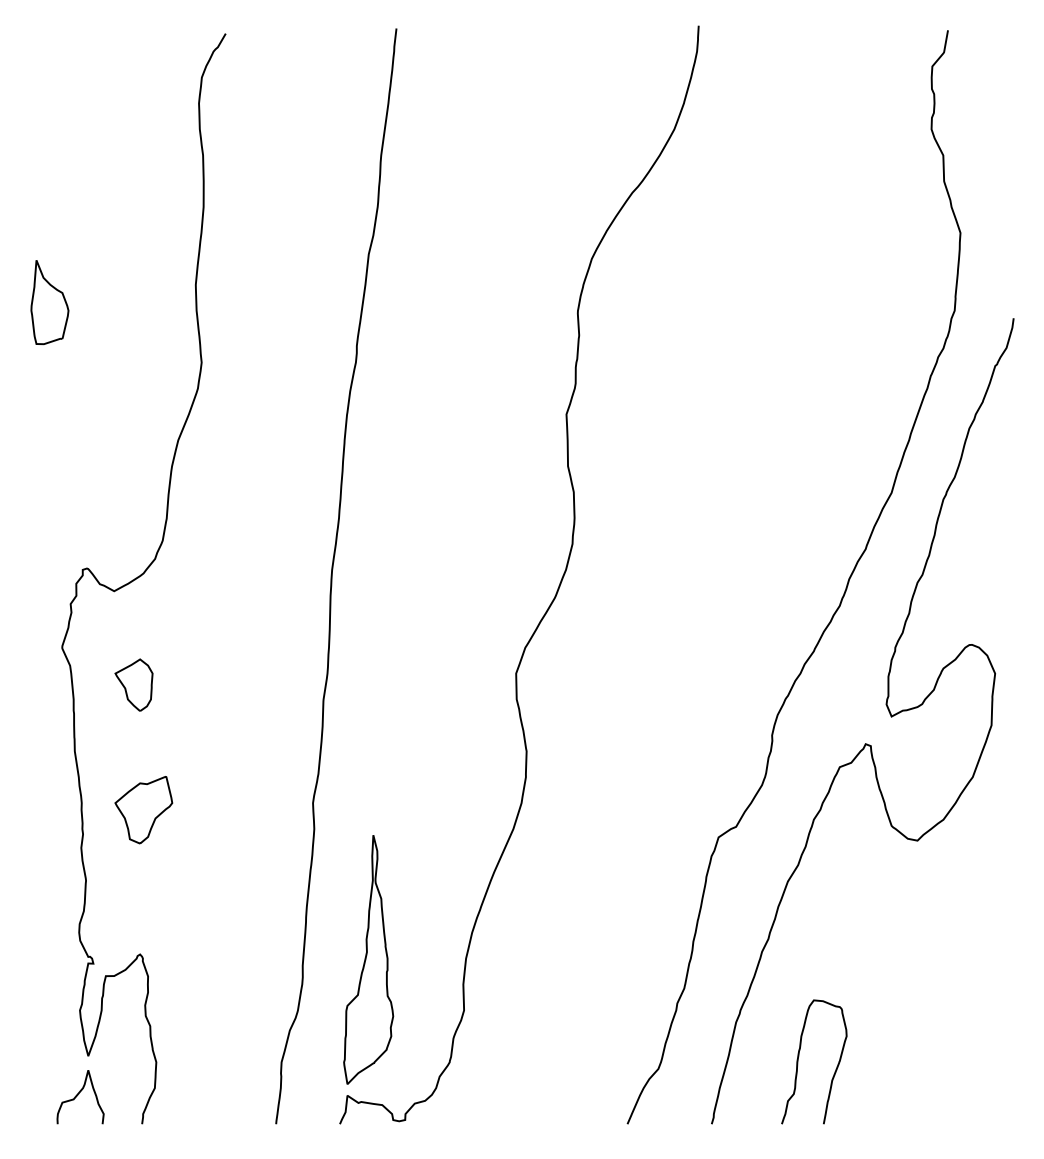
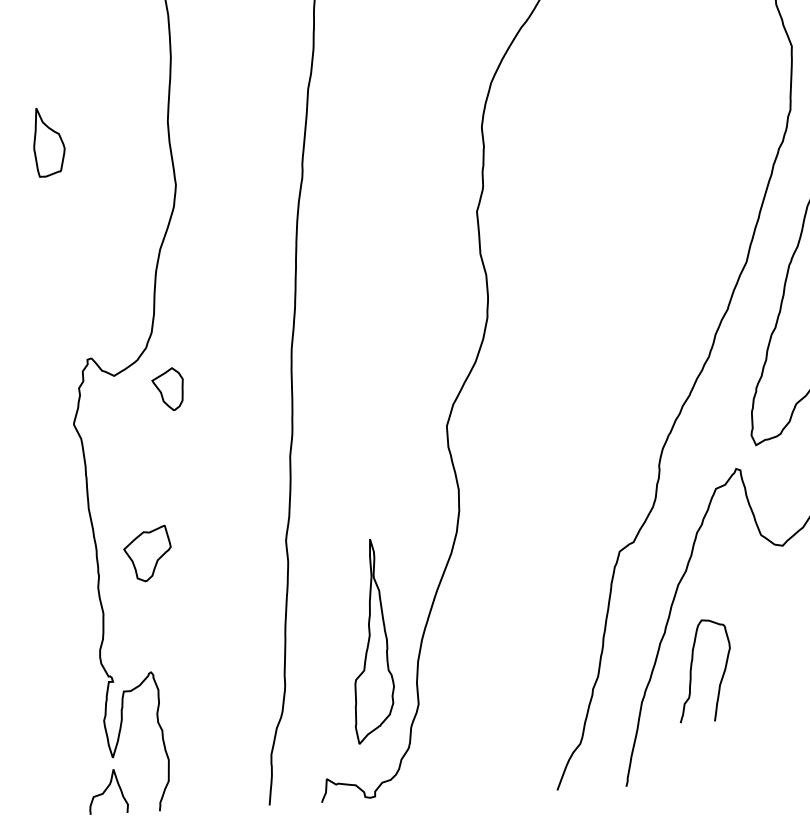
part: (133, 684) -> (167, 388), moved
part: (368, 959) -> (371, 641), moved
curve: (799, 1056) -> (692, 666), moved

